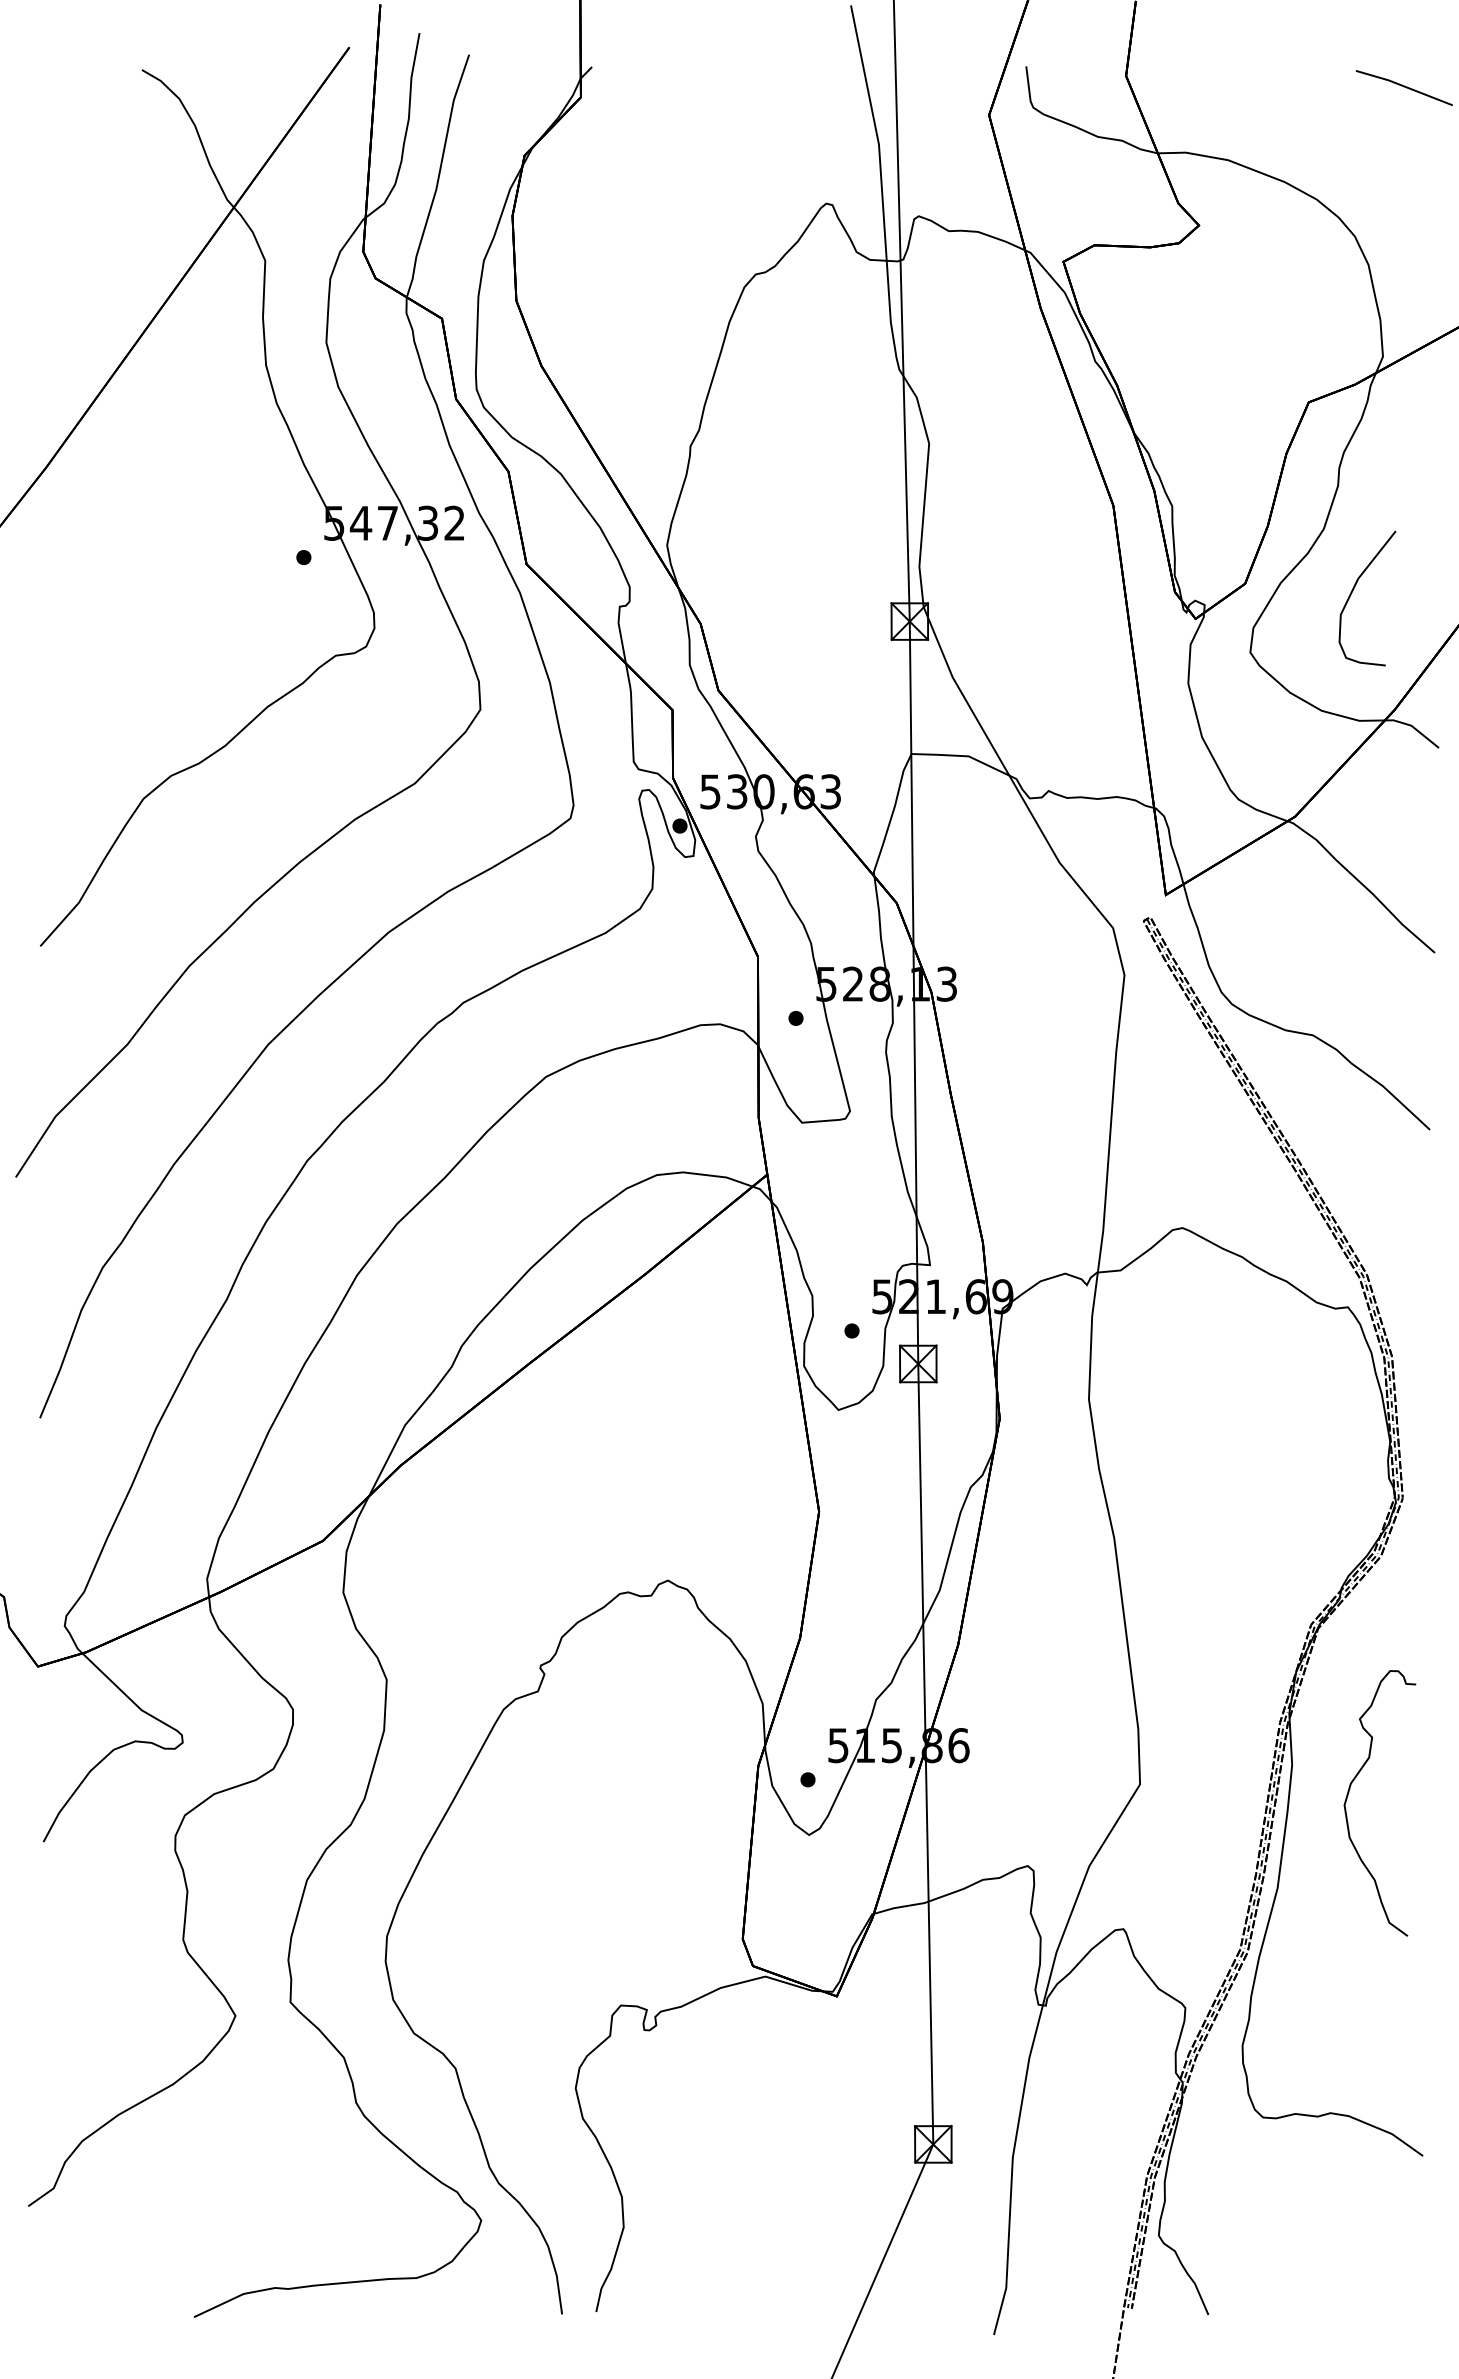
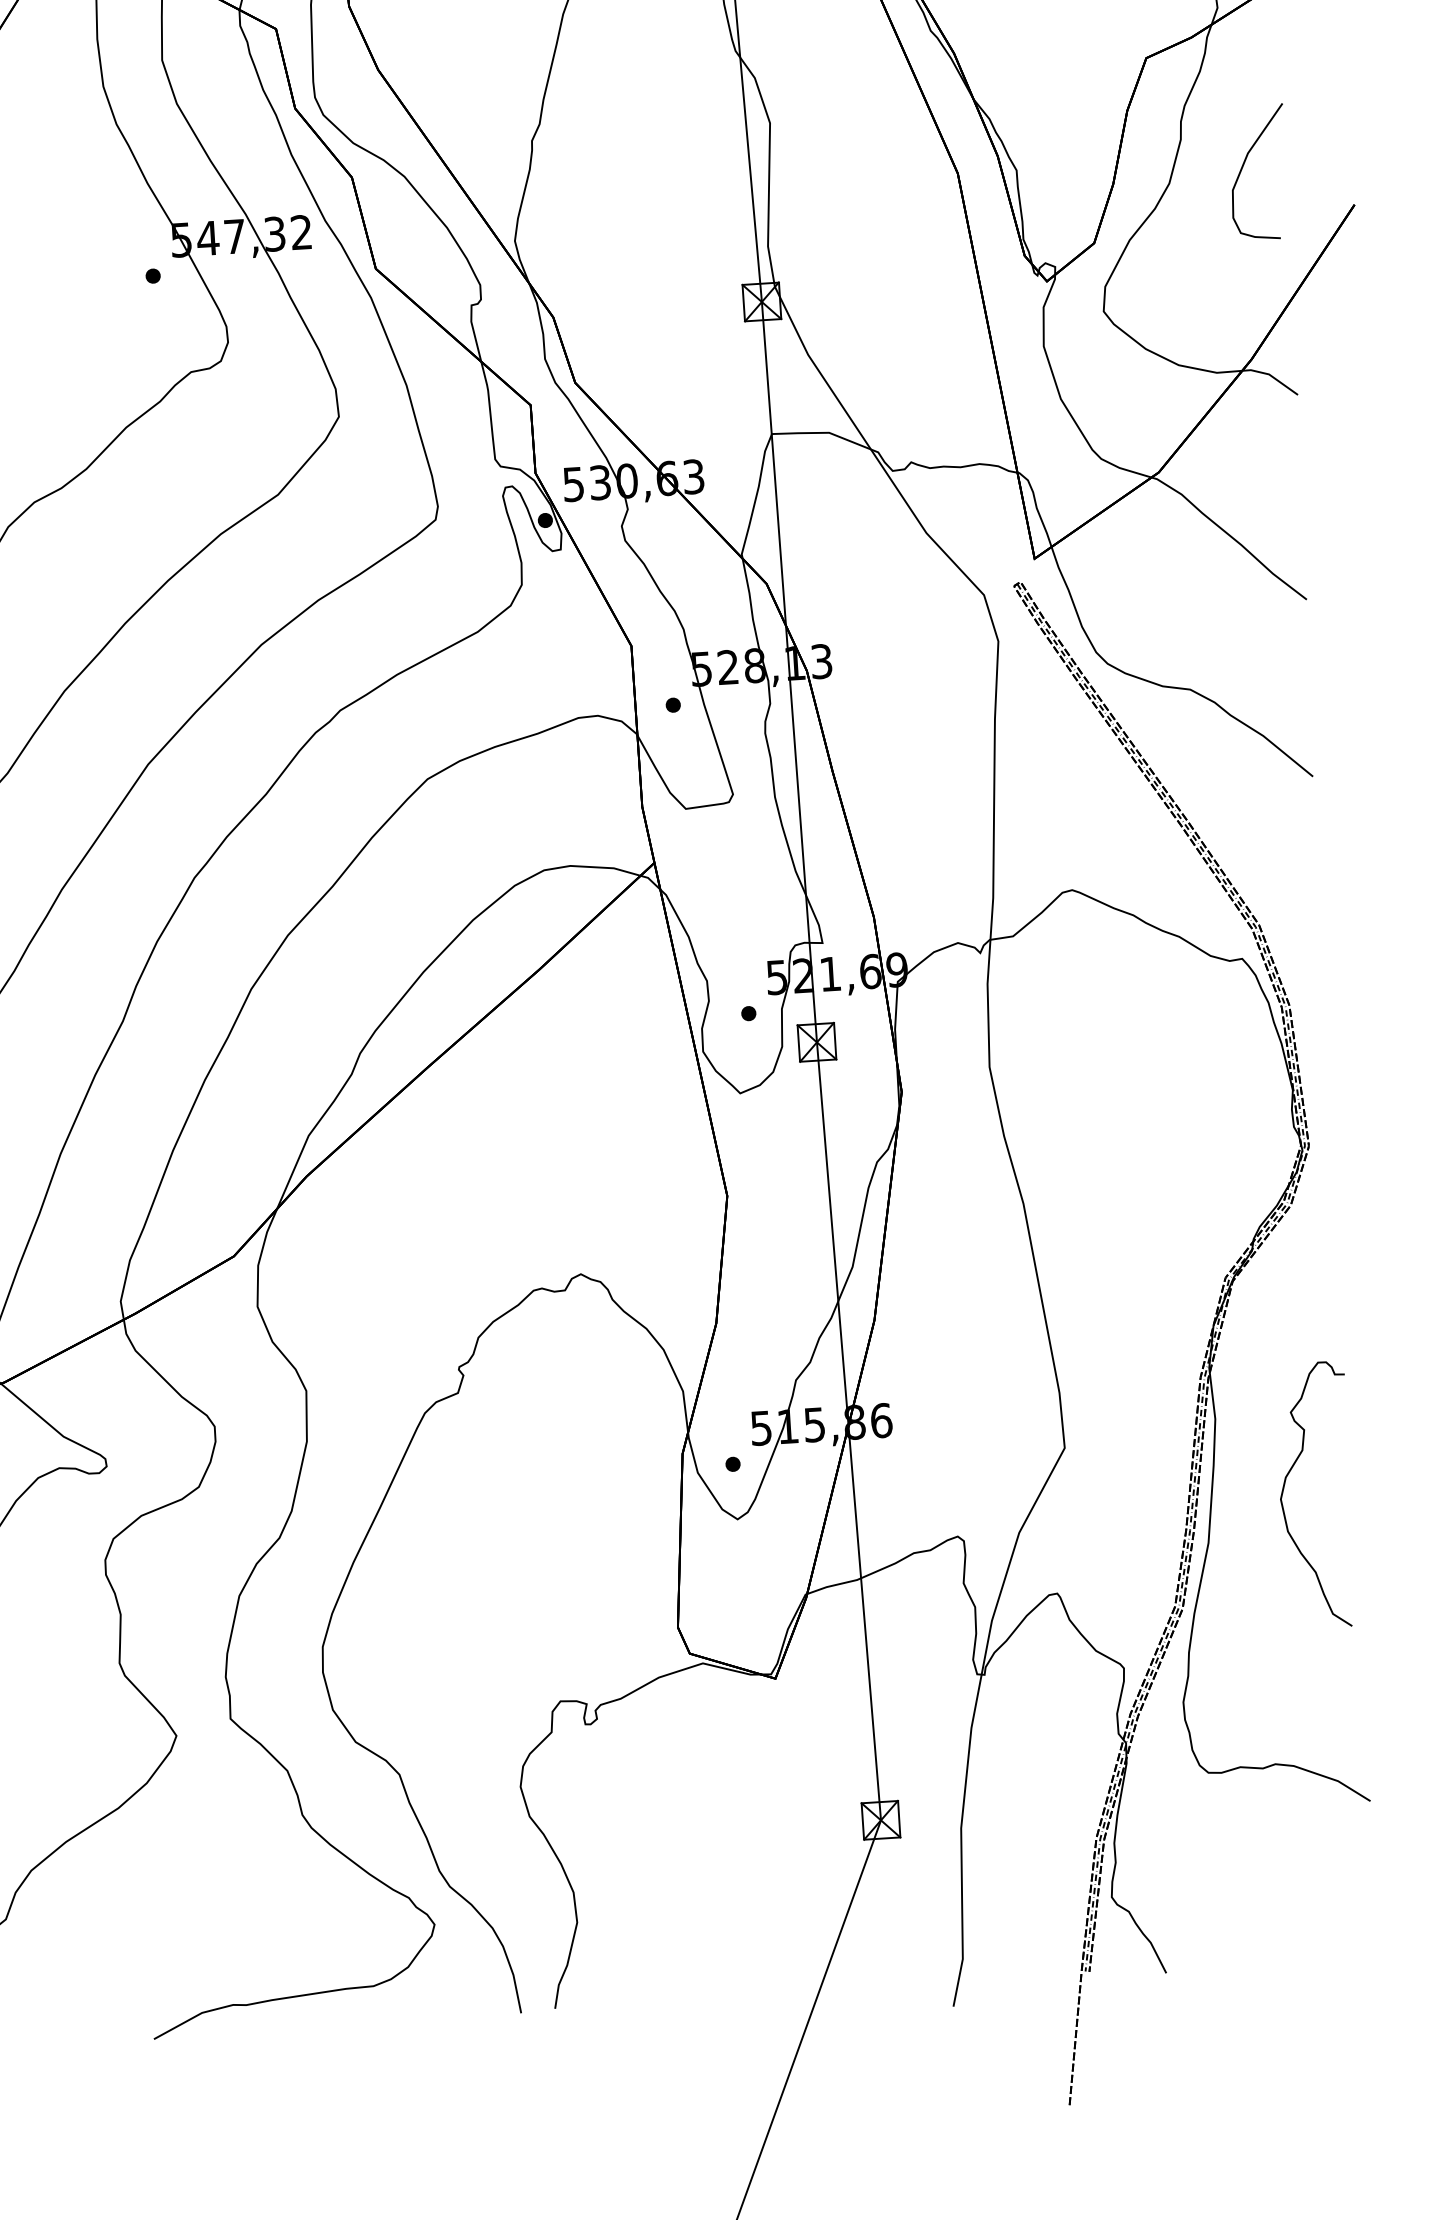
curve: (1353, 591) -> (1244, 166), moved
curve: (1349, 1792) -> (1285, 1486), moved

